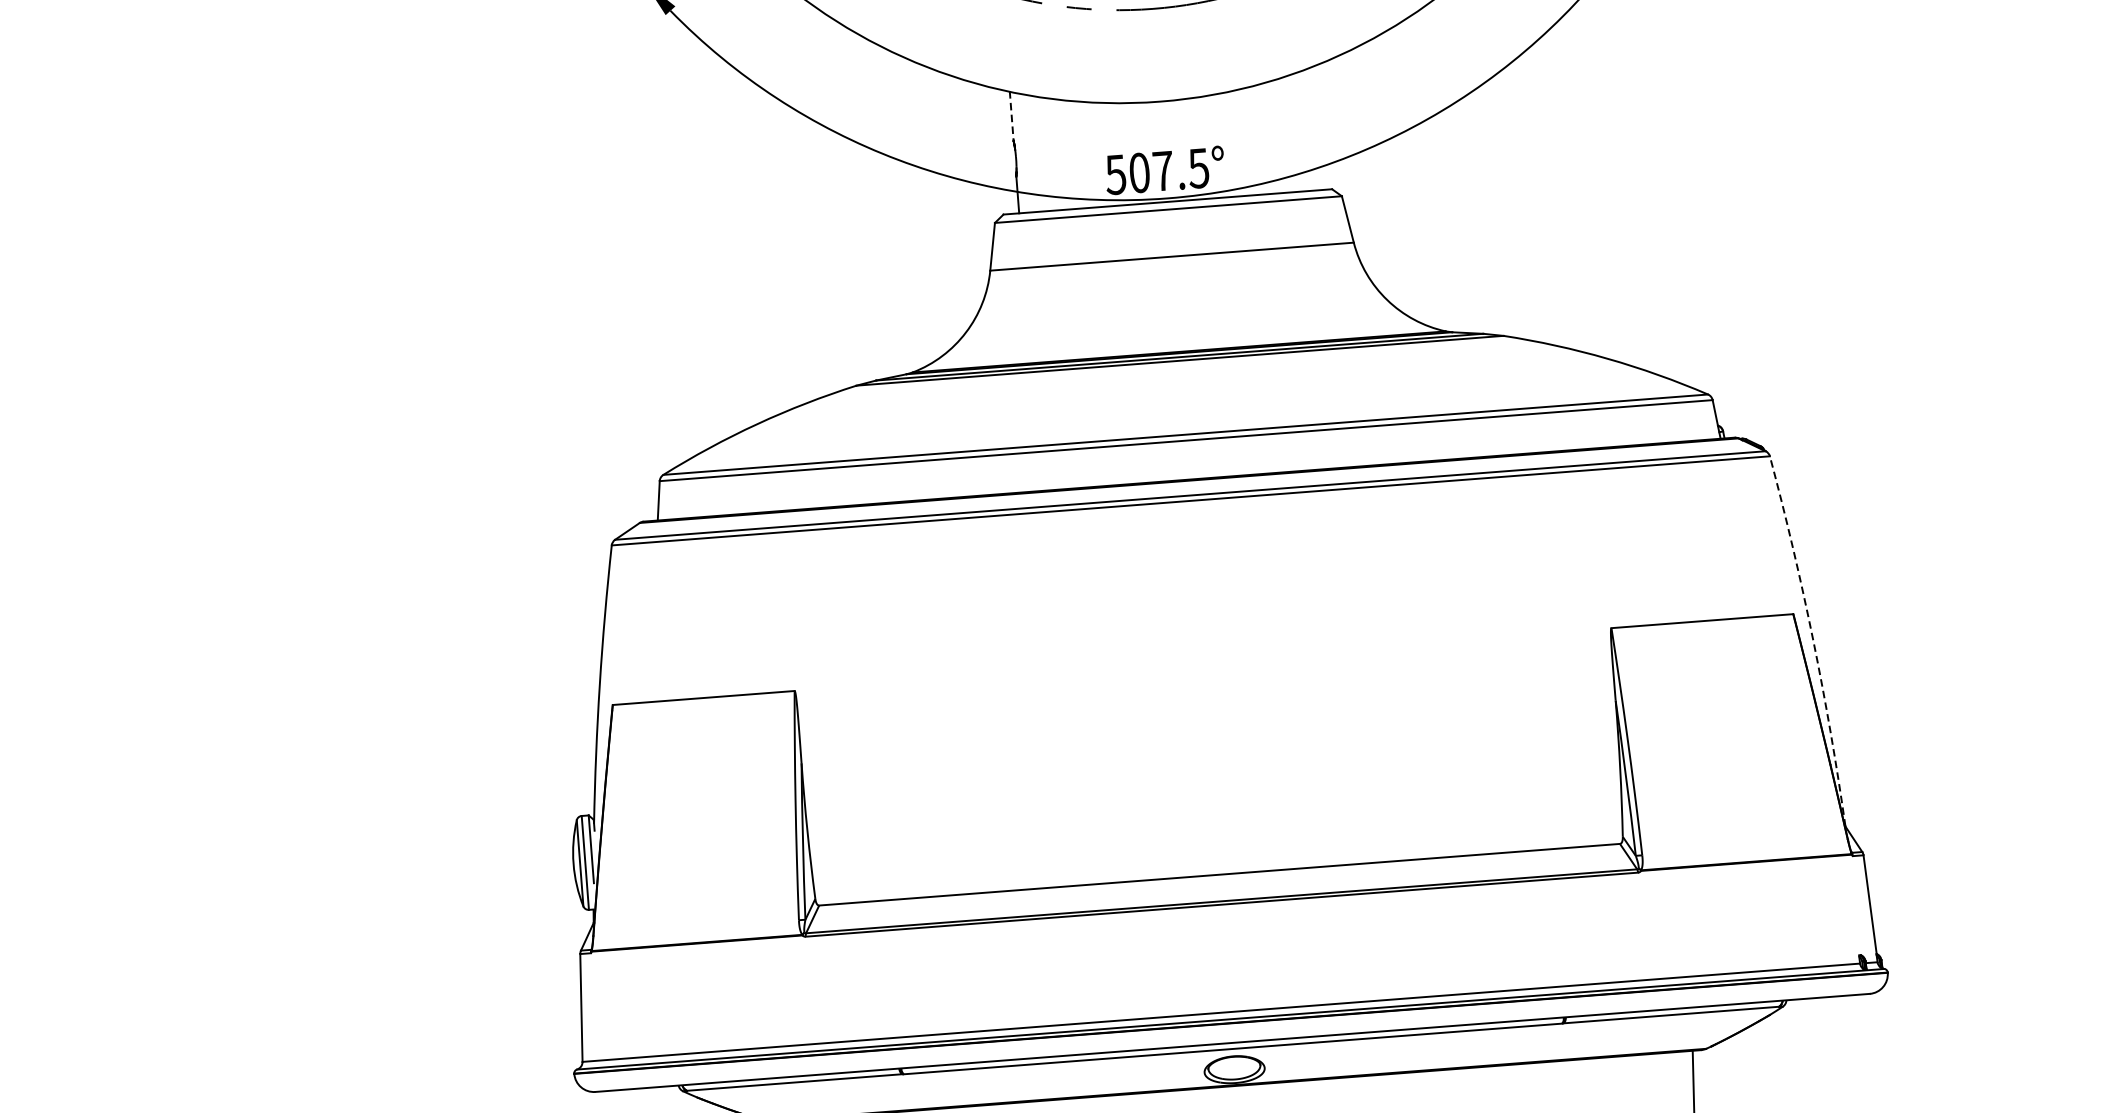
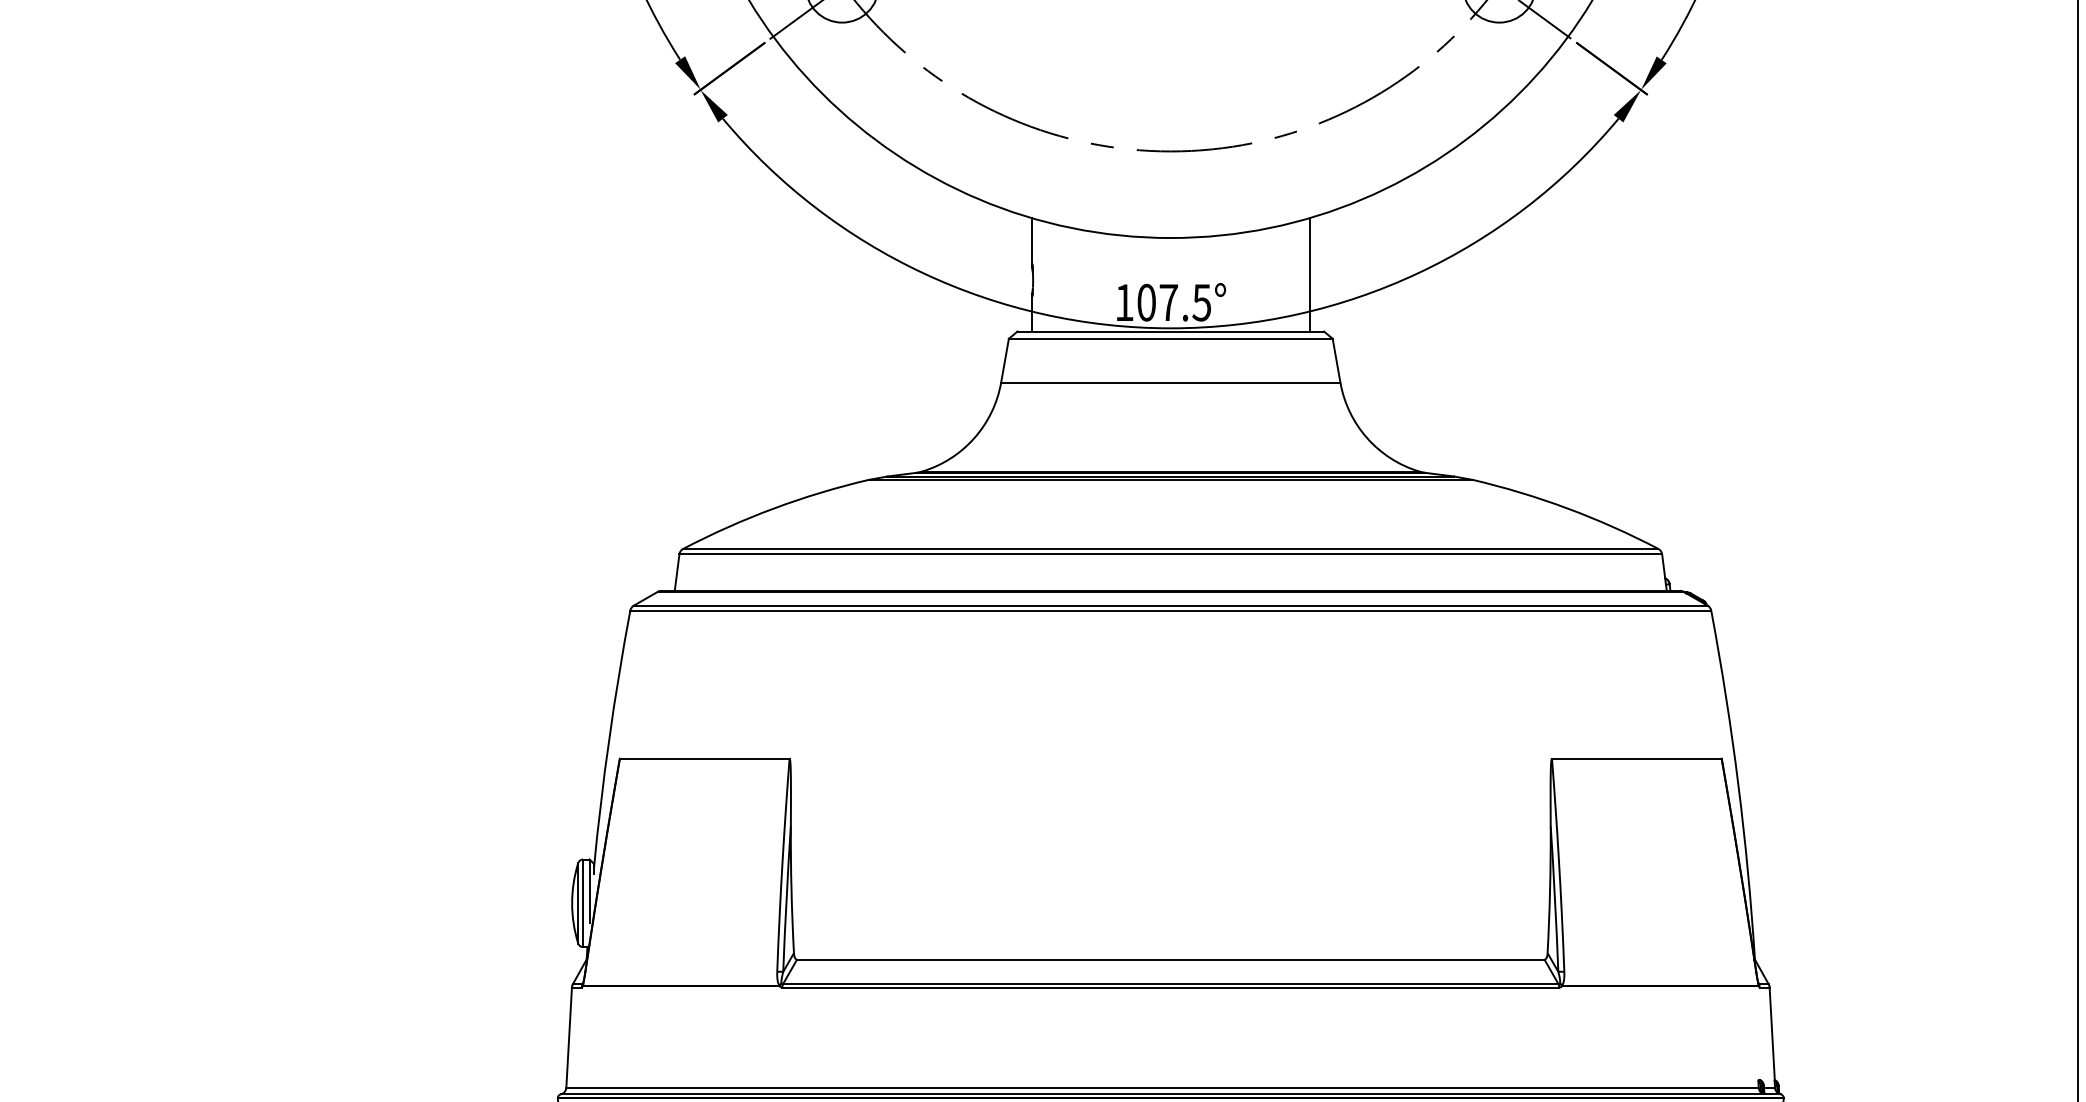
line: (1012, 116) -> (1032, 241), dashed -> solid
line: (1311, 129) -> (1309, 274), added
text: (1115, 174) -> (1124, 302), 507.5° -> 107.5°
arc: (1813, 640) -> (1738, 784), dashed -> solid

